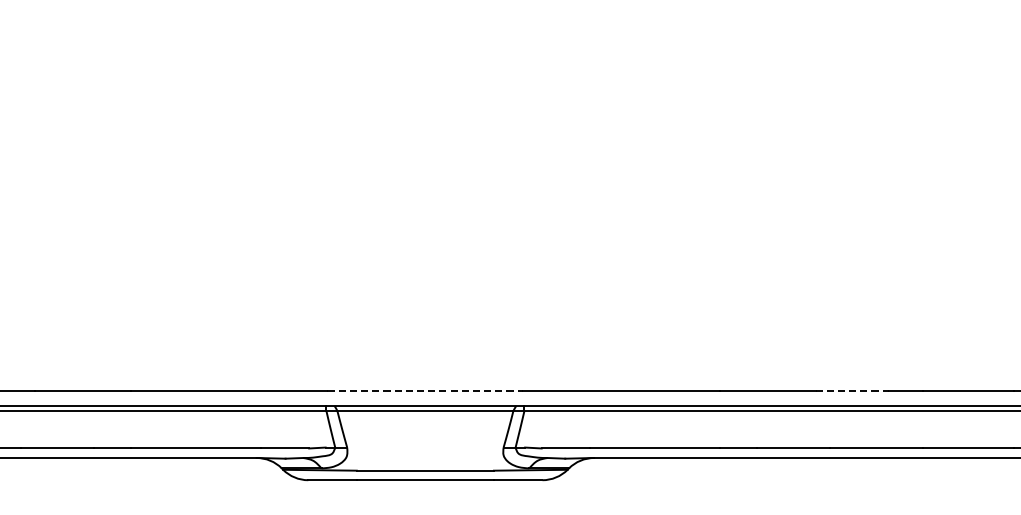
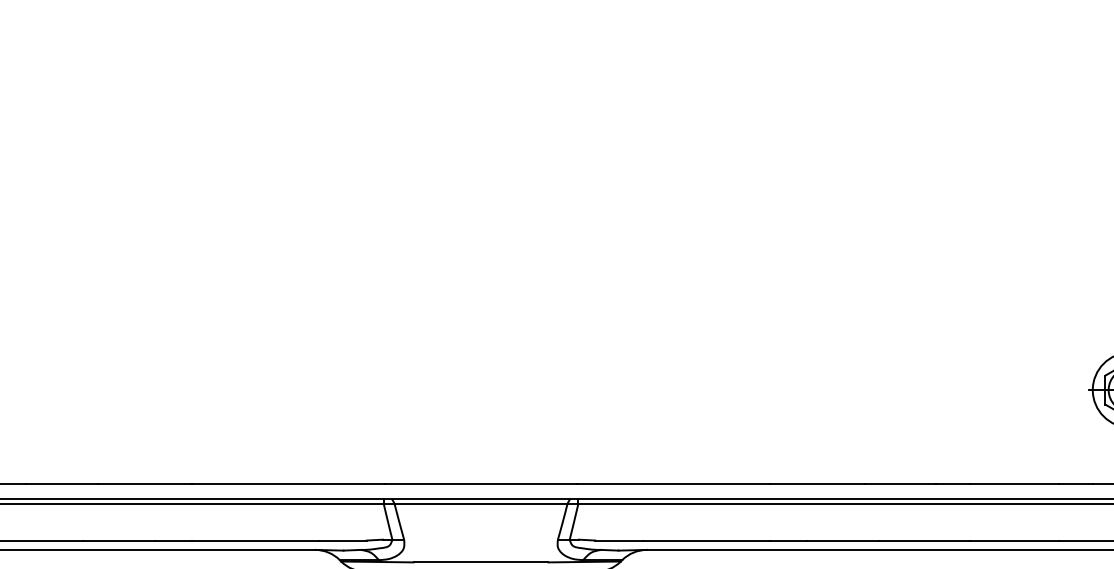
line: (425, 391) -> (481, 484), dashed -> solid
line: (852, 391) -> (900, 484), dashed -> solid

